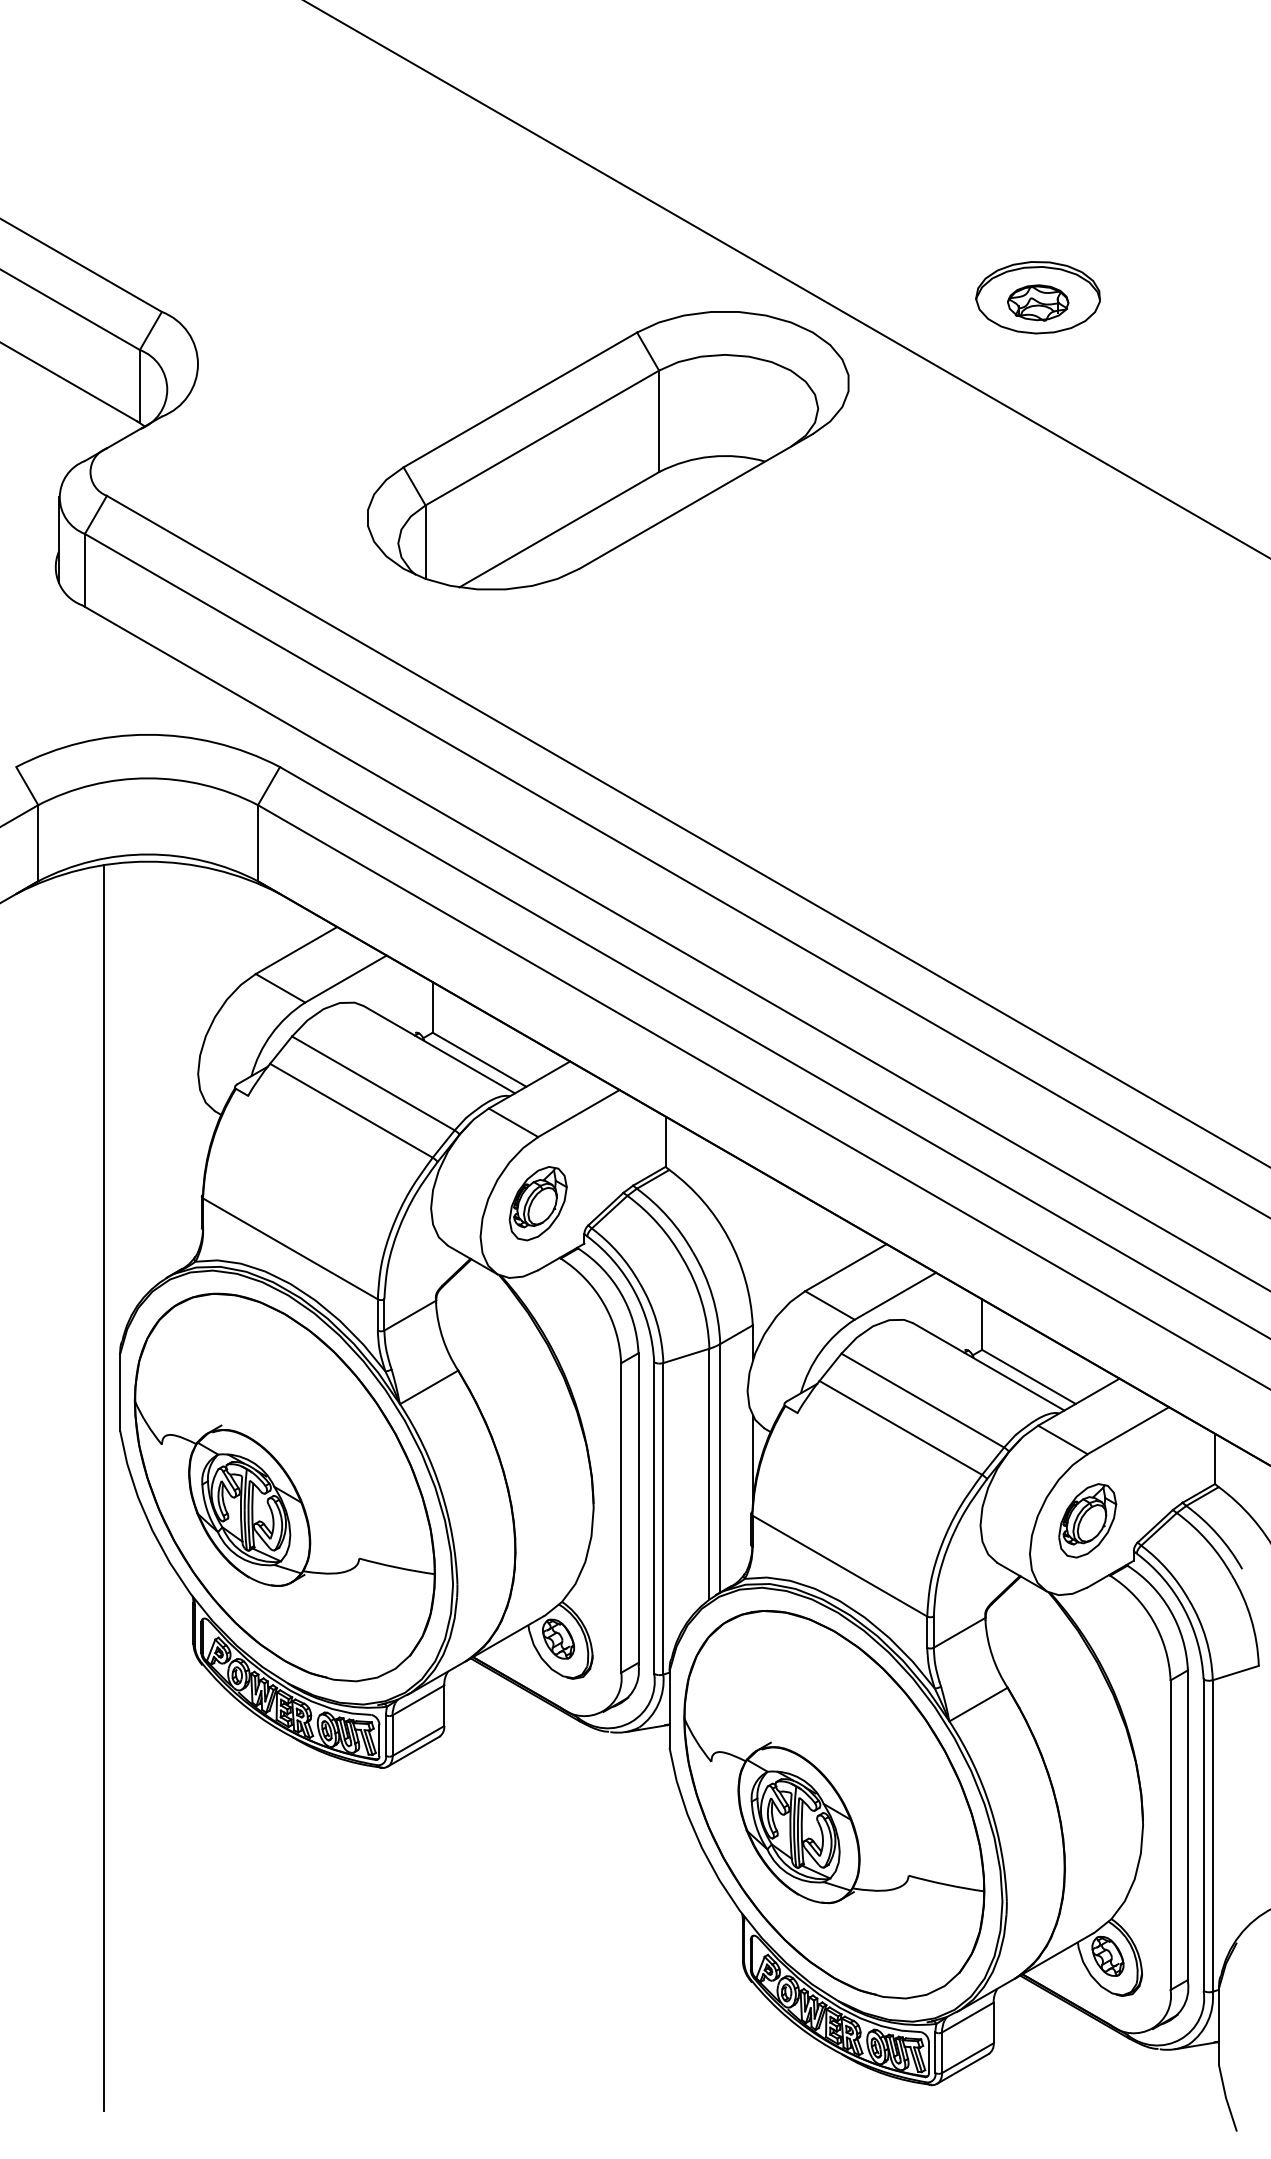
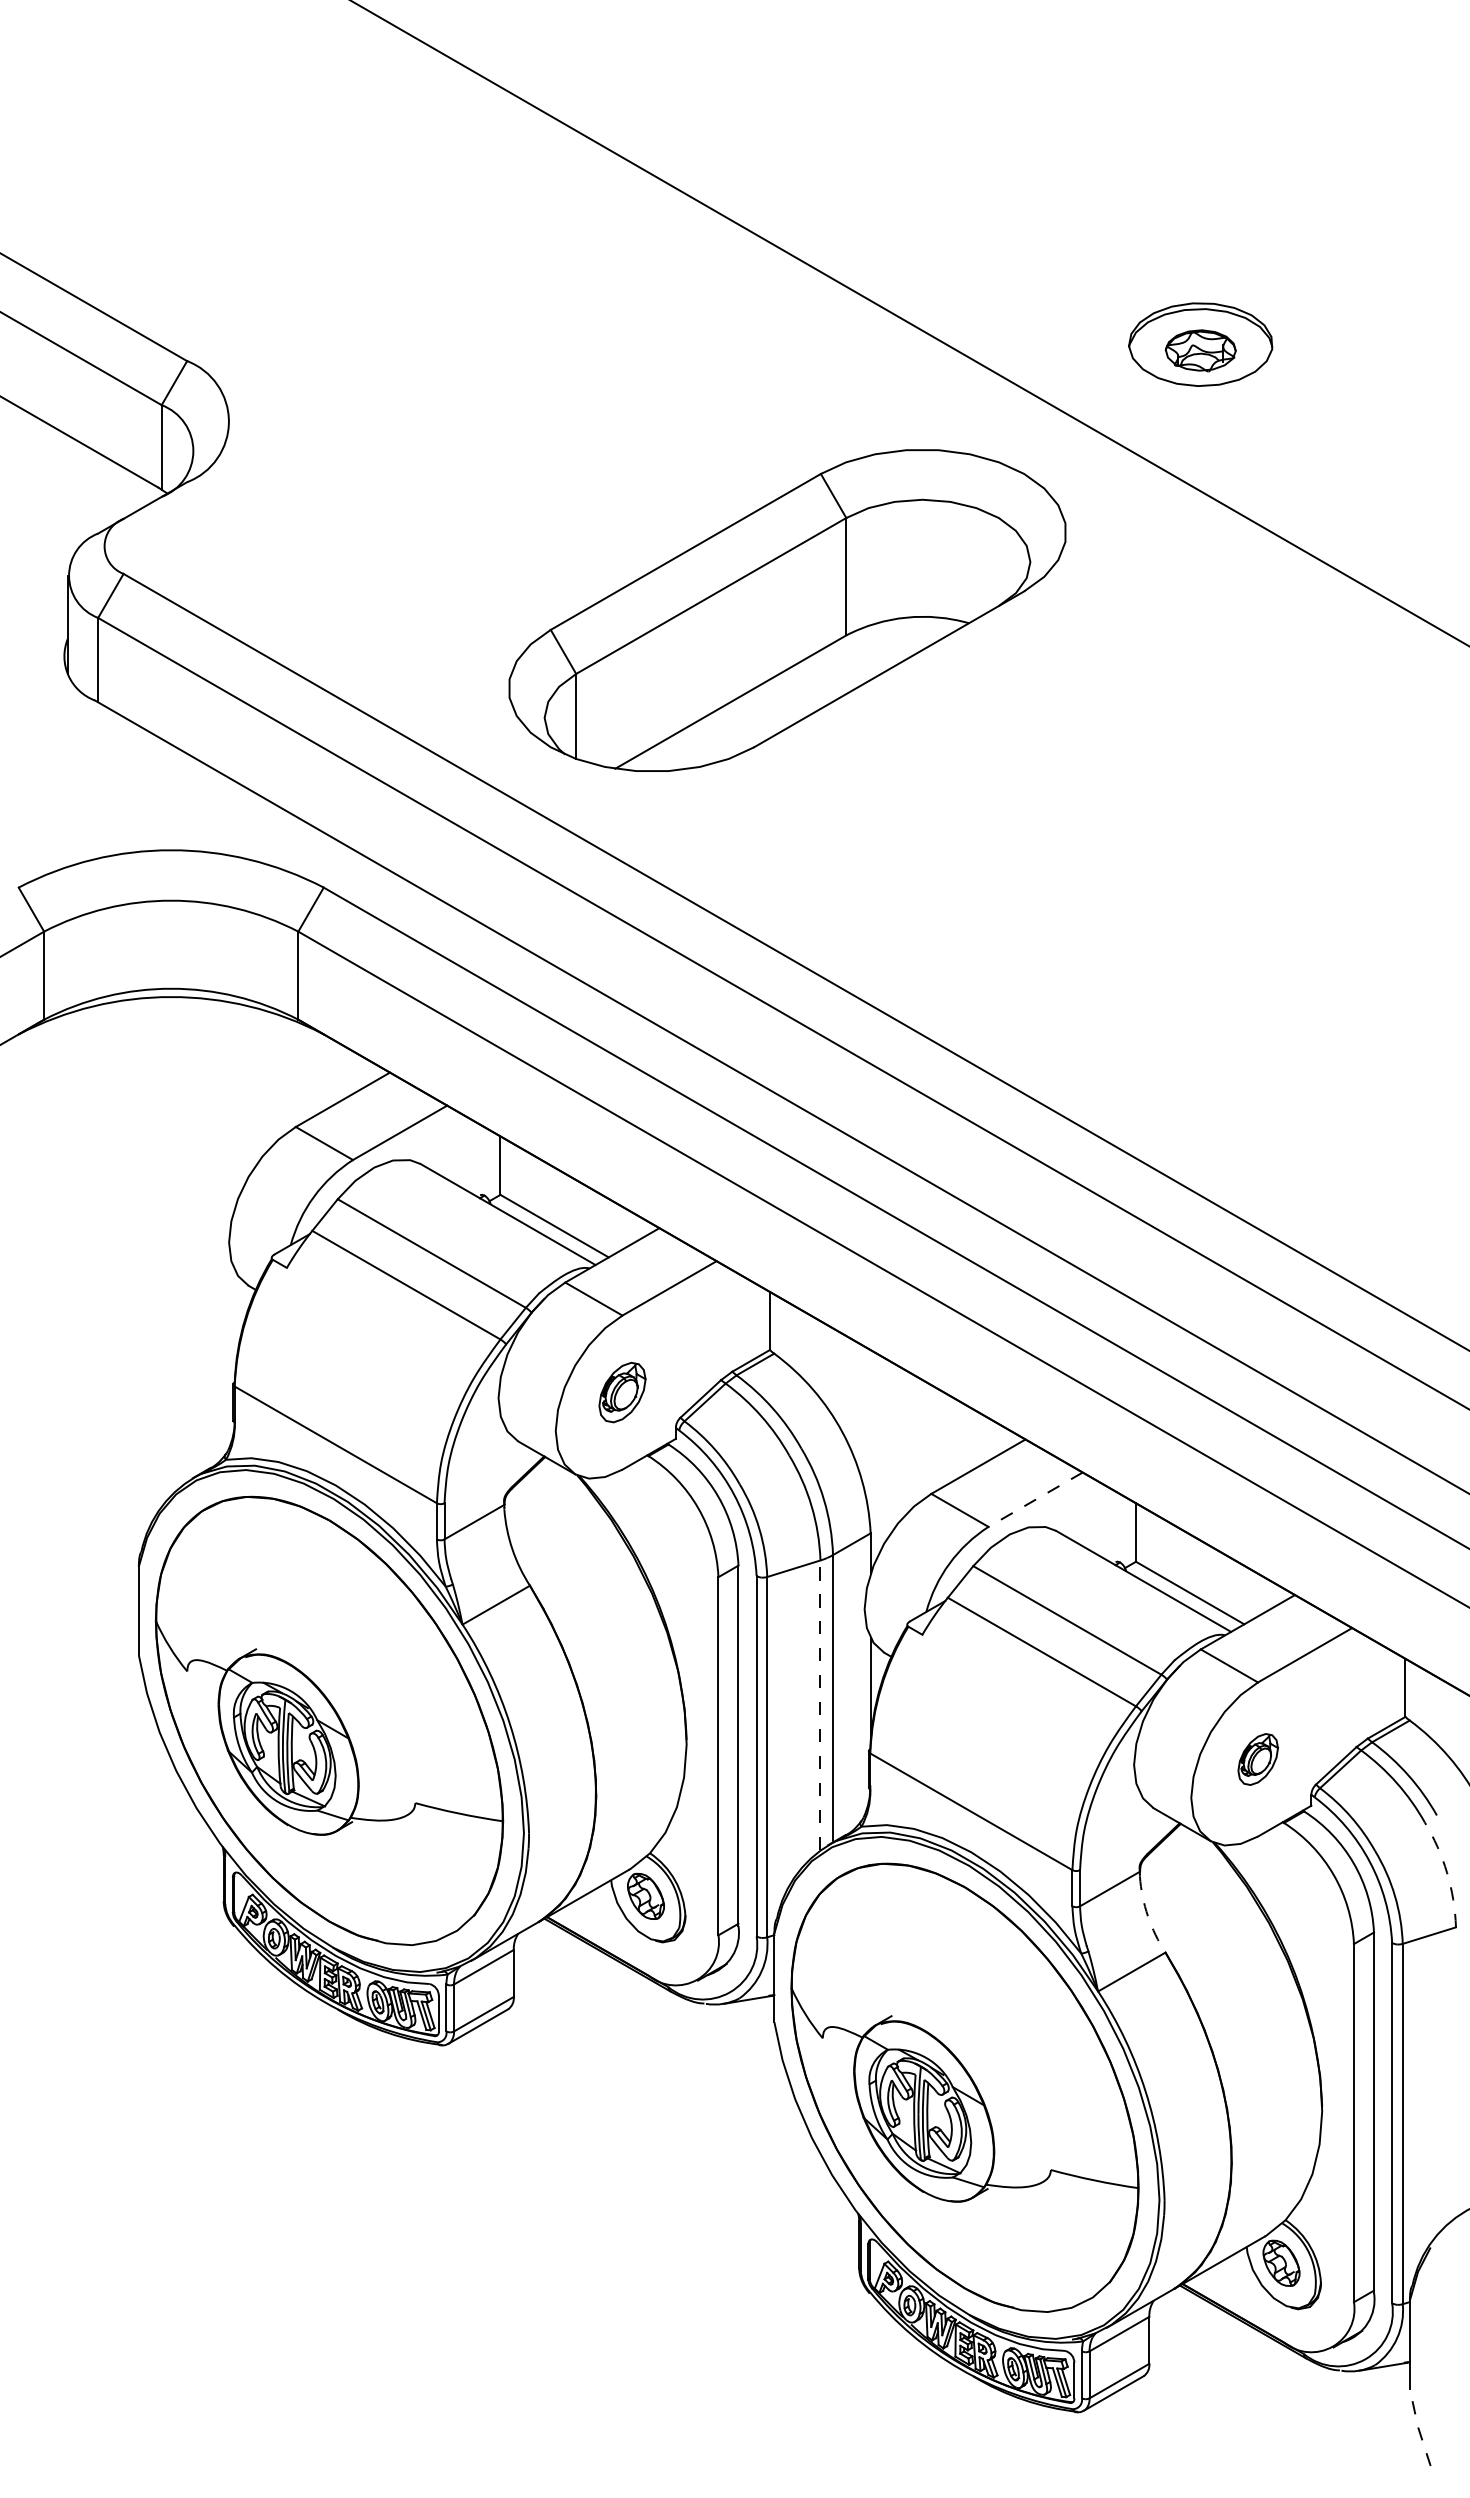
part: (608, 450) -> (787, 610), moved
part: (538, 1203) -> (622, 1392), size x0.7
line: (895, 1296) -> (1035, 1499), solid -> dashed
line: (709, 1474) -> (820, 1705), solid -> dashed
line: (104, 1487) -> (120, 1721), removed
part: (1088, 1520) -> (1258, 1759), size x0.6
arc: (1251, 1618) -> (1447, 1872), solid -> dashed
arc: (992, 1656) -> (1147, 1916), solid -> dashed
line: (1226, 2098) -> (1418, 2427), solid -> dashed

